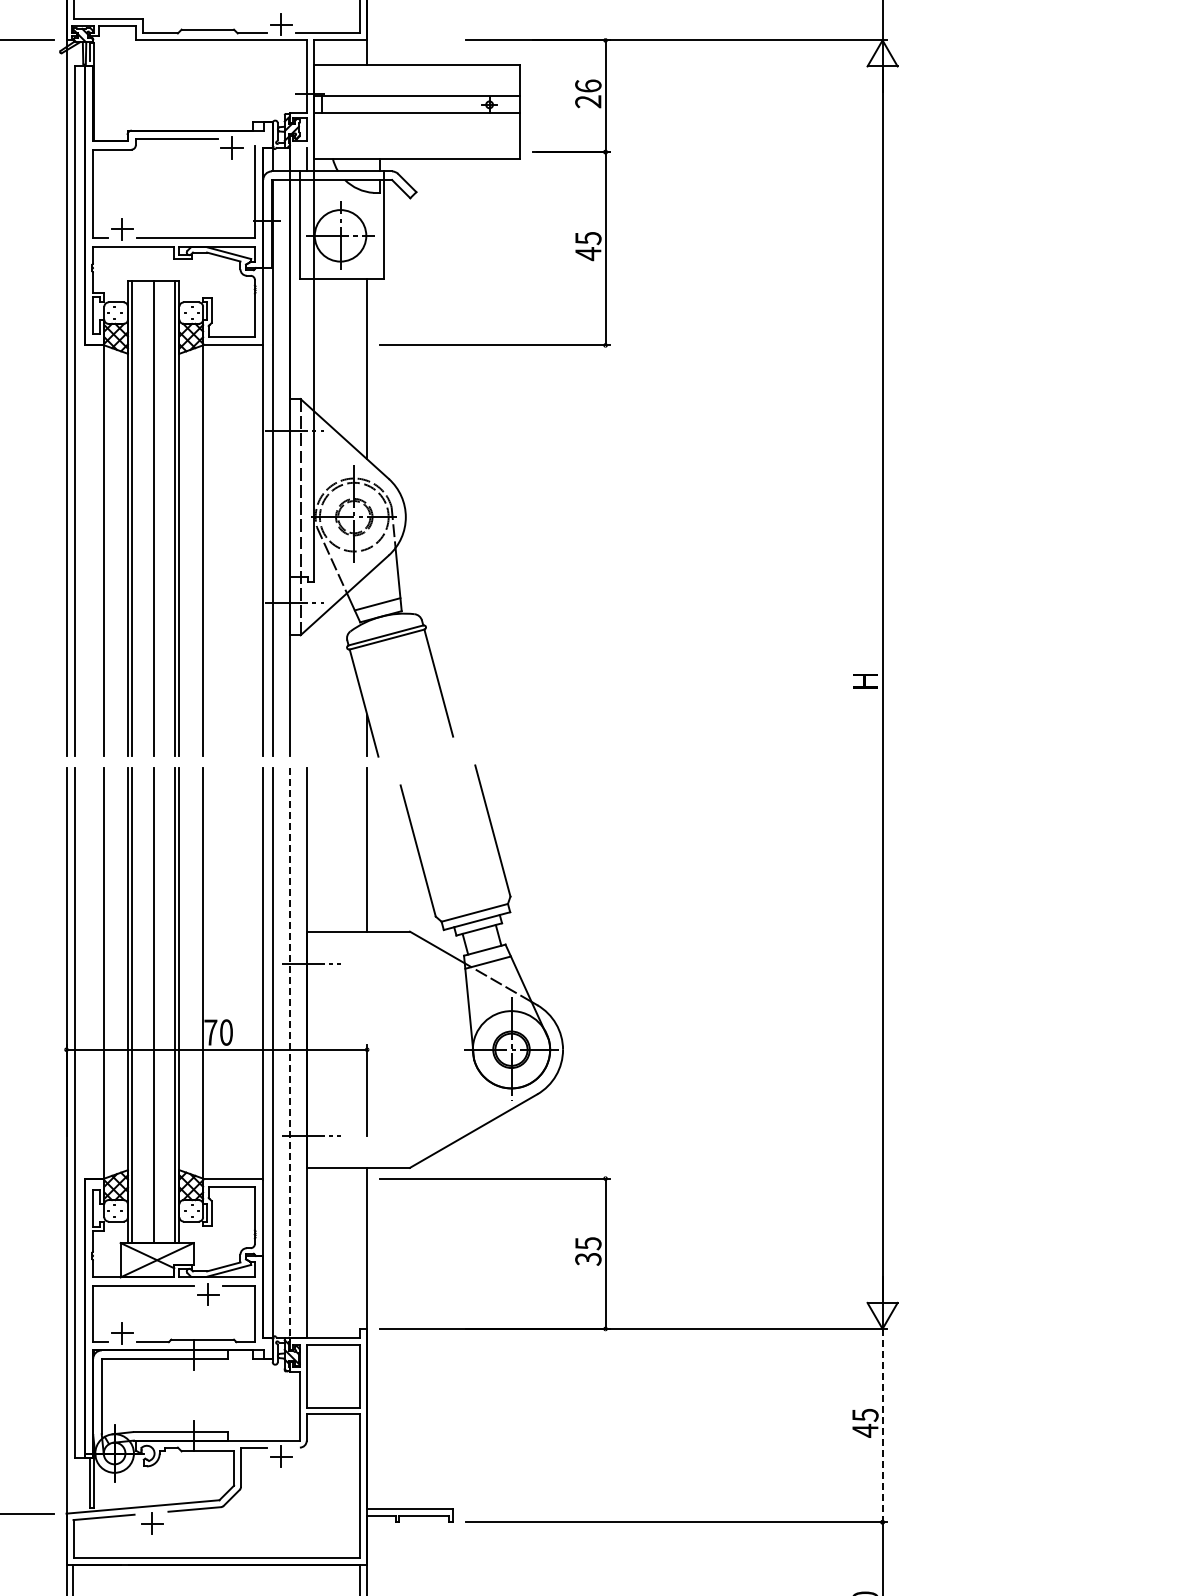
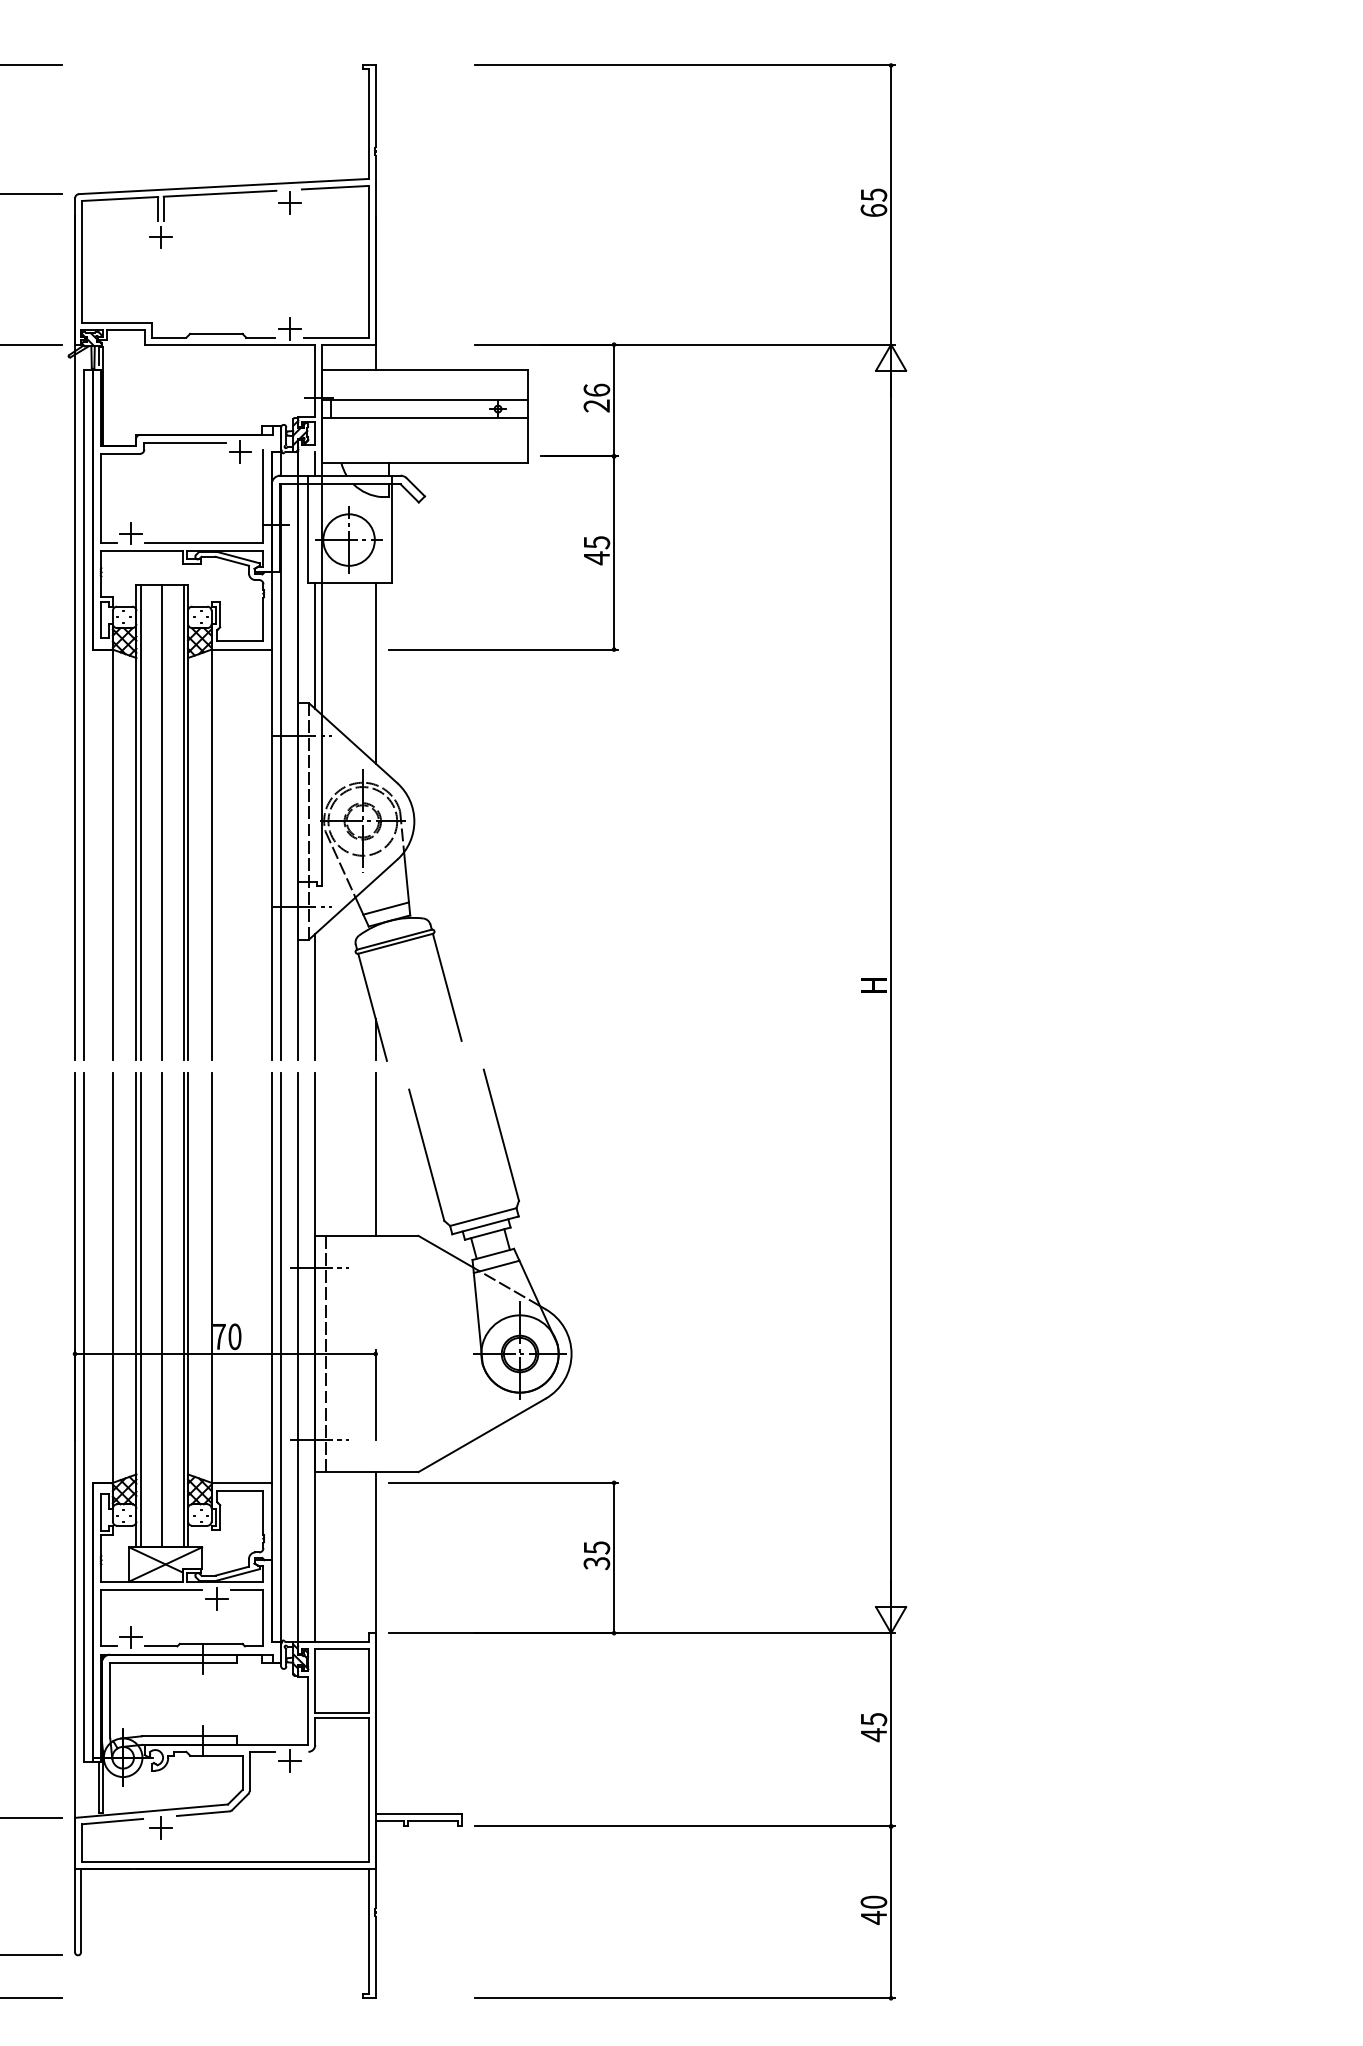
line: (306, 341) -> (315, 645), added
line: (306, 692) -> (315, 996), added
line: (316, 1049) -> (325, 1353), added
line: (289, 1053) -> (298, 1357), dashed -> solid
line: (882, 1425) -> (891, 1729), dashed -> solid

